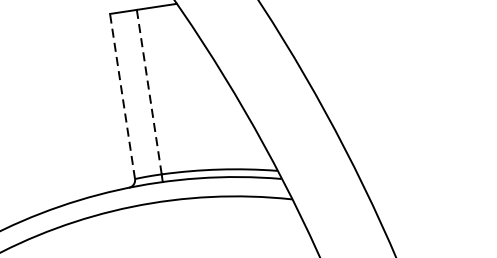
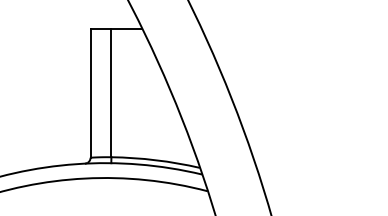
line: (149, 91) -> (111, 92), dashed -> solid
line: (122, 95) -> (90, 92), dashed -> solid

